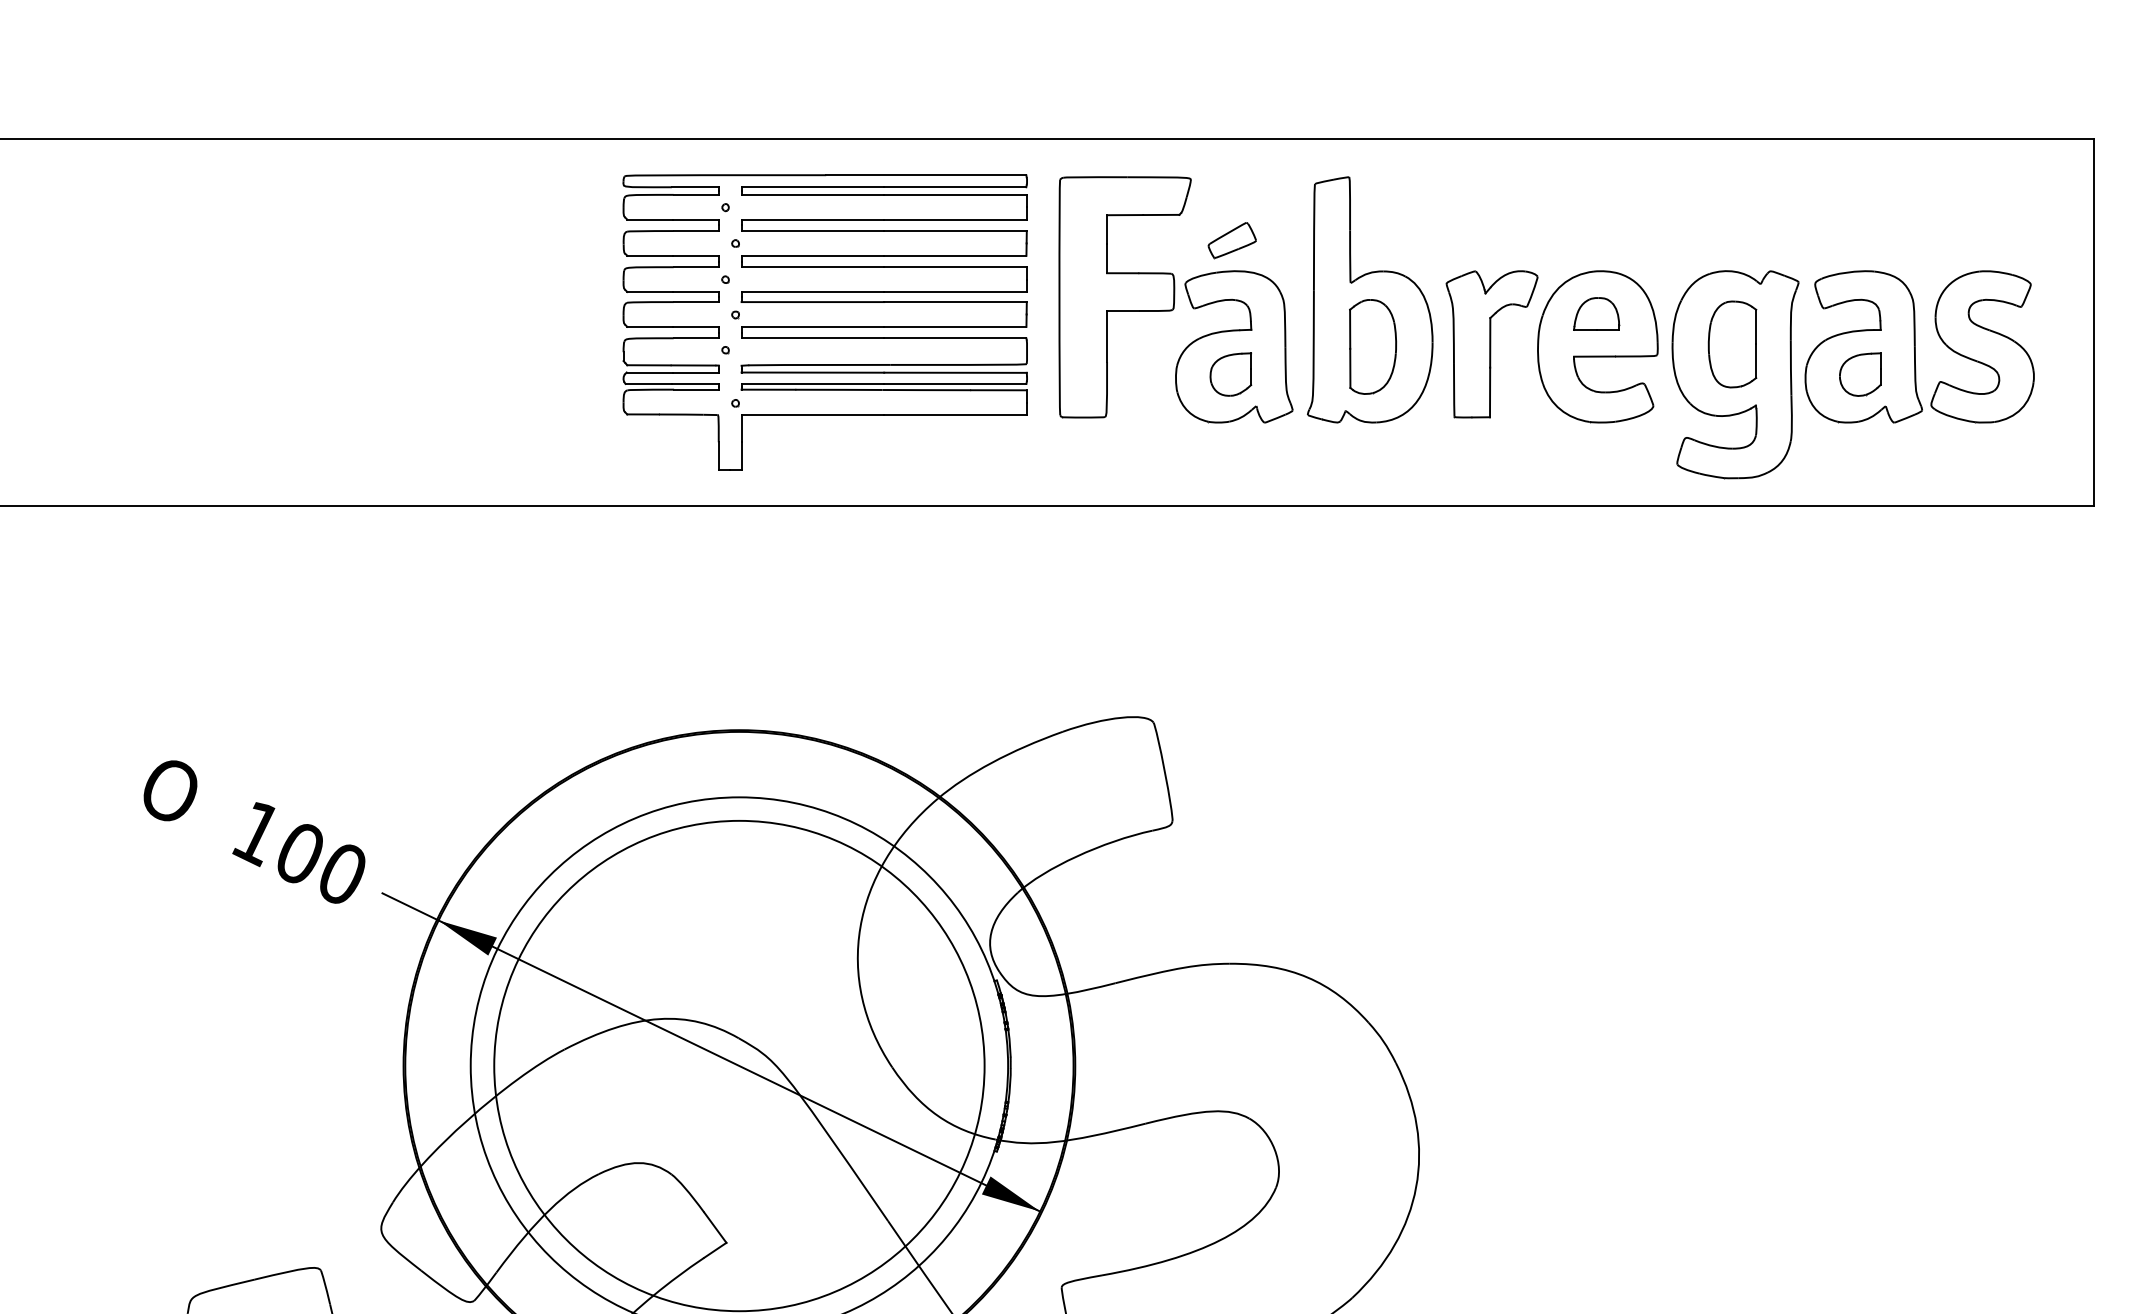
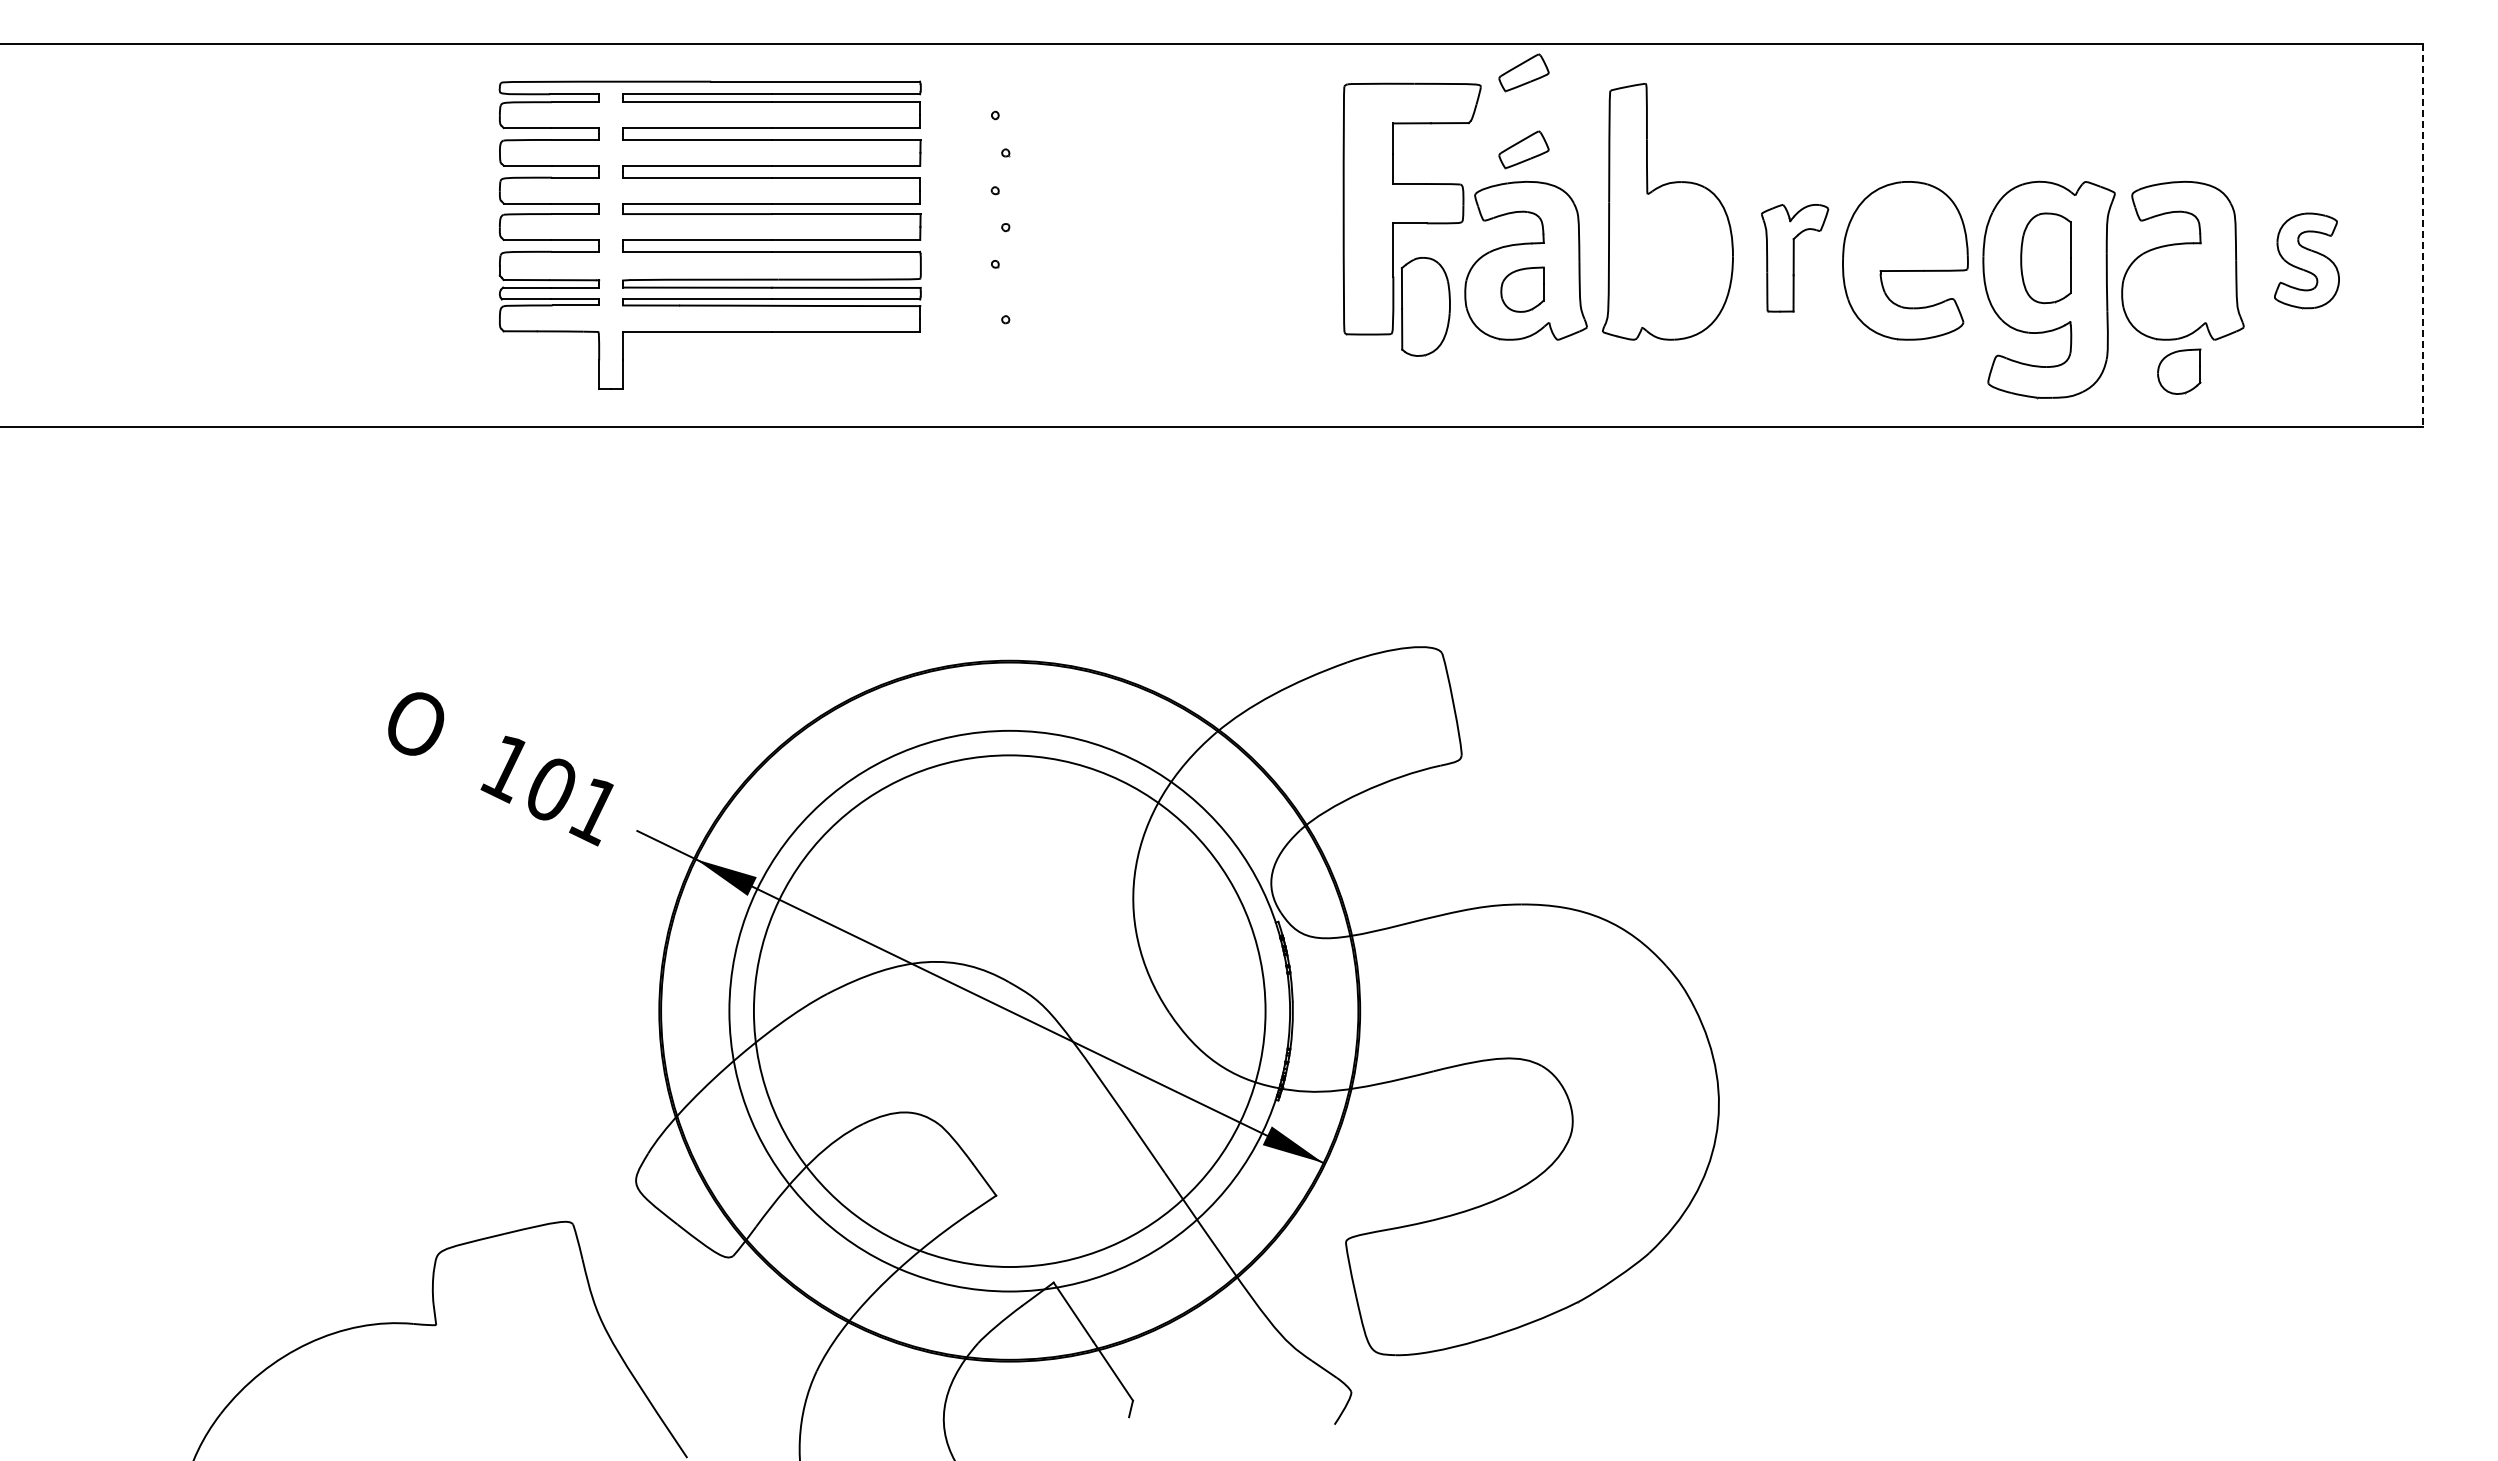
part: (1231, 166) -> (1523, 72), added
part: (1596, 313) -> (1904, 226), removed
part: (824, 321) -> (709, 234), moved
line: (2094, 322) -> (2423, 235), solid -> dashed
part: (1491, 344) -> (1794, 258), size x0.7
part: (1372, 346) -> (1425, 306), moved
part: (1982, 346) -> (2306, 260), size x0.6
part: (1860, 374) -> (2179, 371), moved
text: (341, 875) -> (594, 812), 100 -> 101

